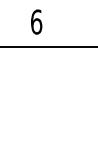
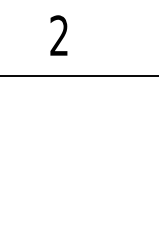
text: (36, 21) -> (59, 34), 6 -> 2

